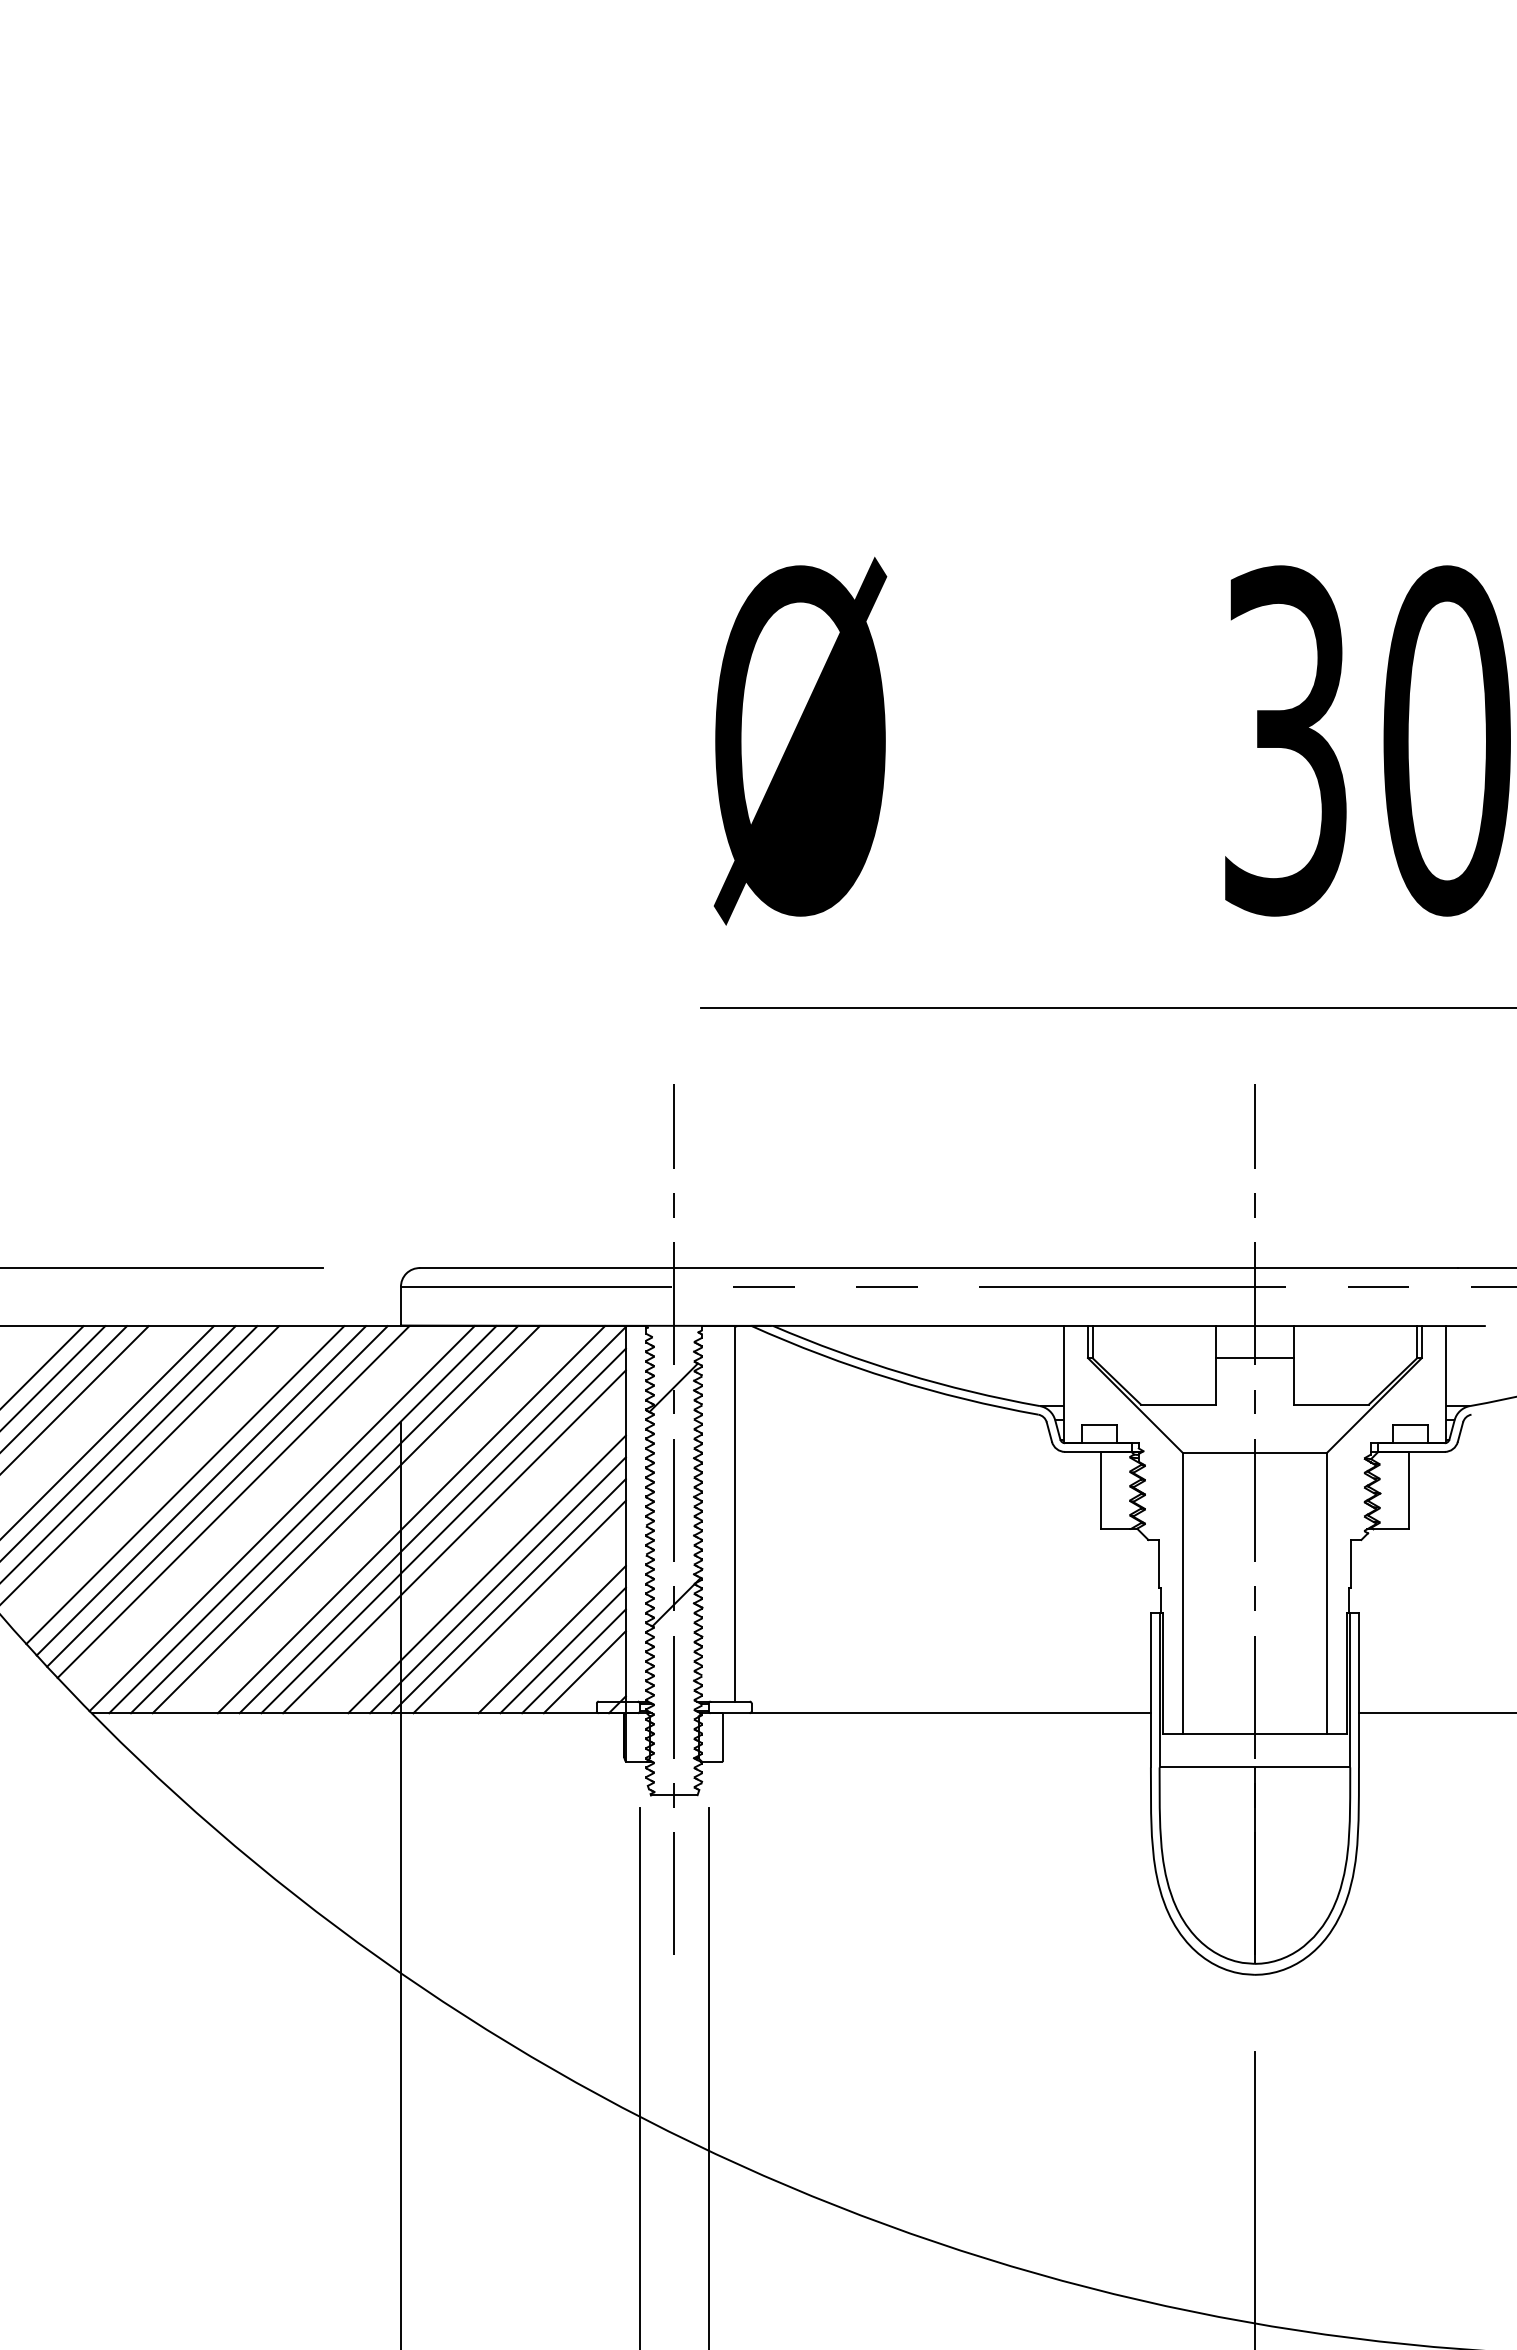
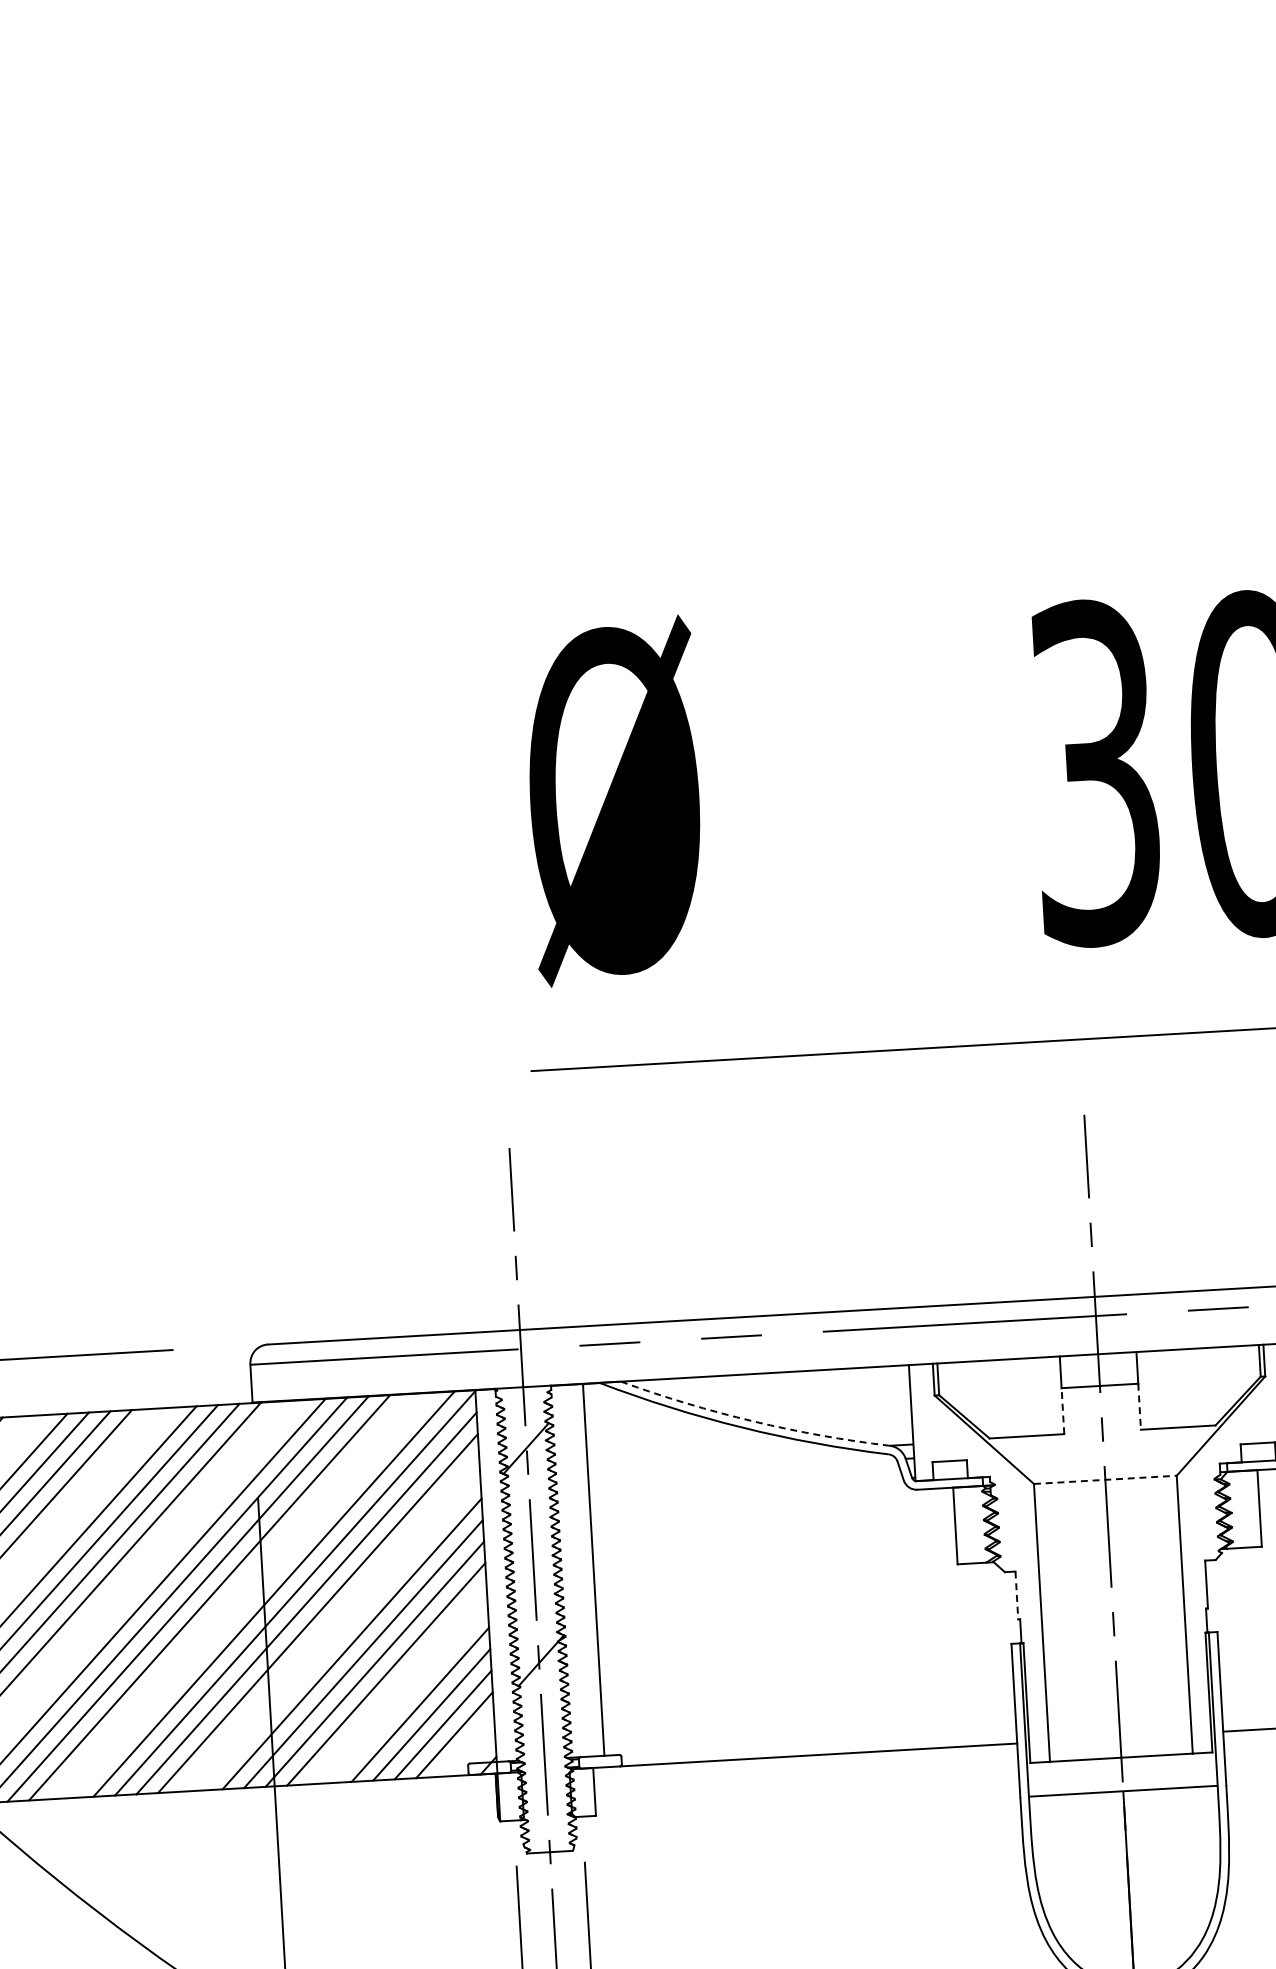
arc: (904, 1373) -> (753, 1421), solid -> dashed
line: (1216, 1380) -> (1063, 1410), solid -> dashed
line: (1293, 1381) -> (1139, 1406), solid -> dashed
line: (1255, 1452) -> (1105, 1479), solid -> dashed
line: (1159, 1564) -> (1017, 1595), solid -> dashed

